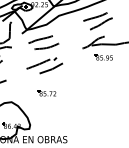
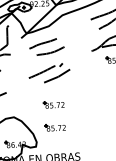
part: (46, 113) -> (54, 127), added

